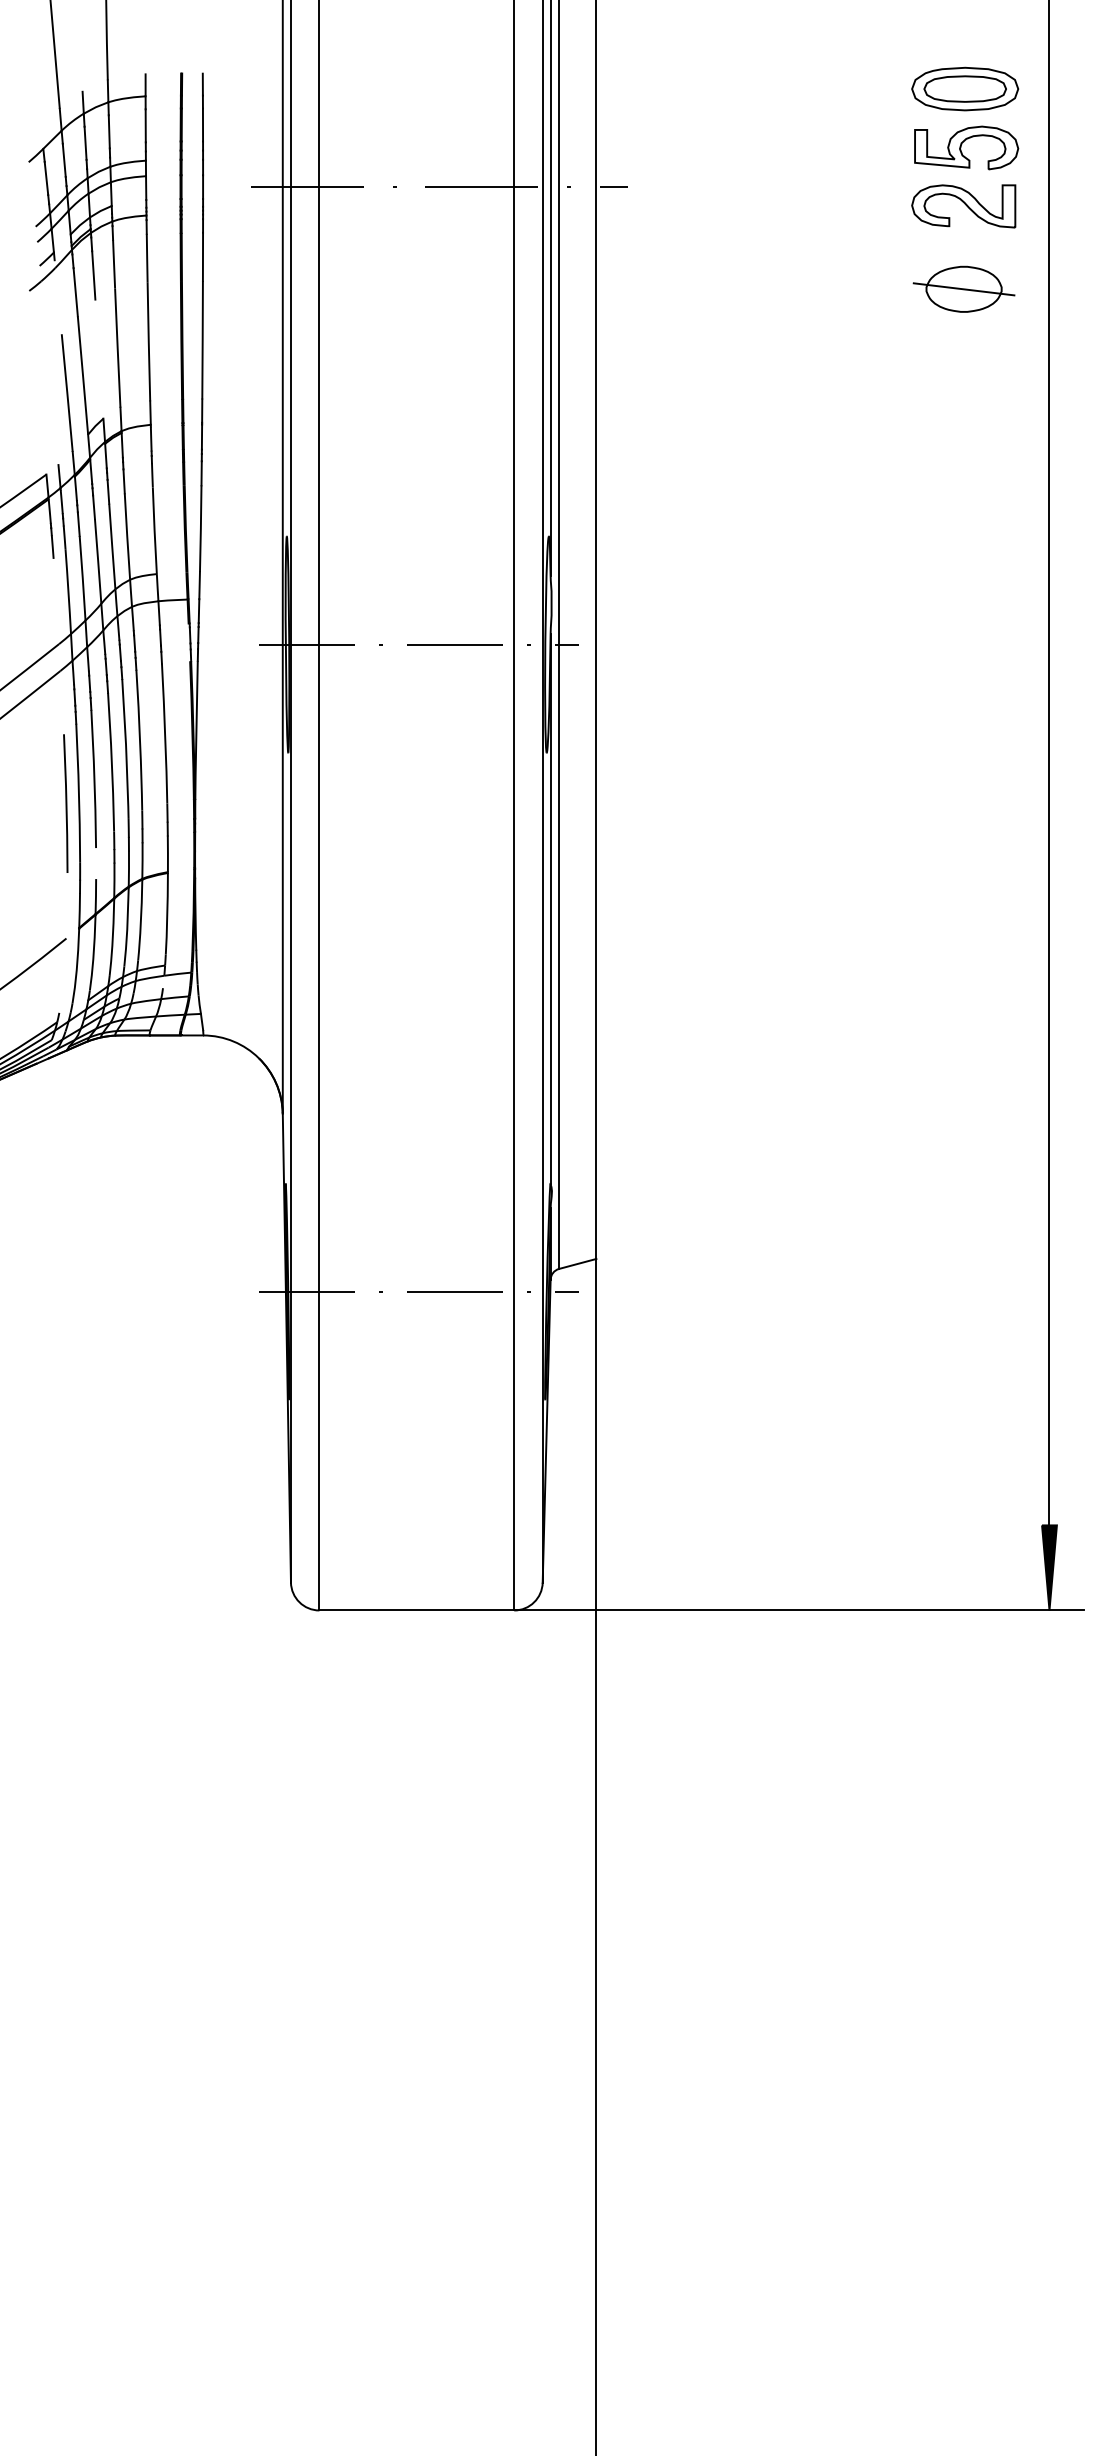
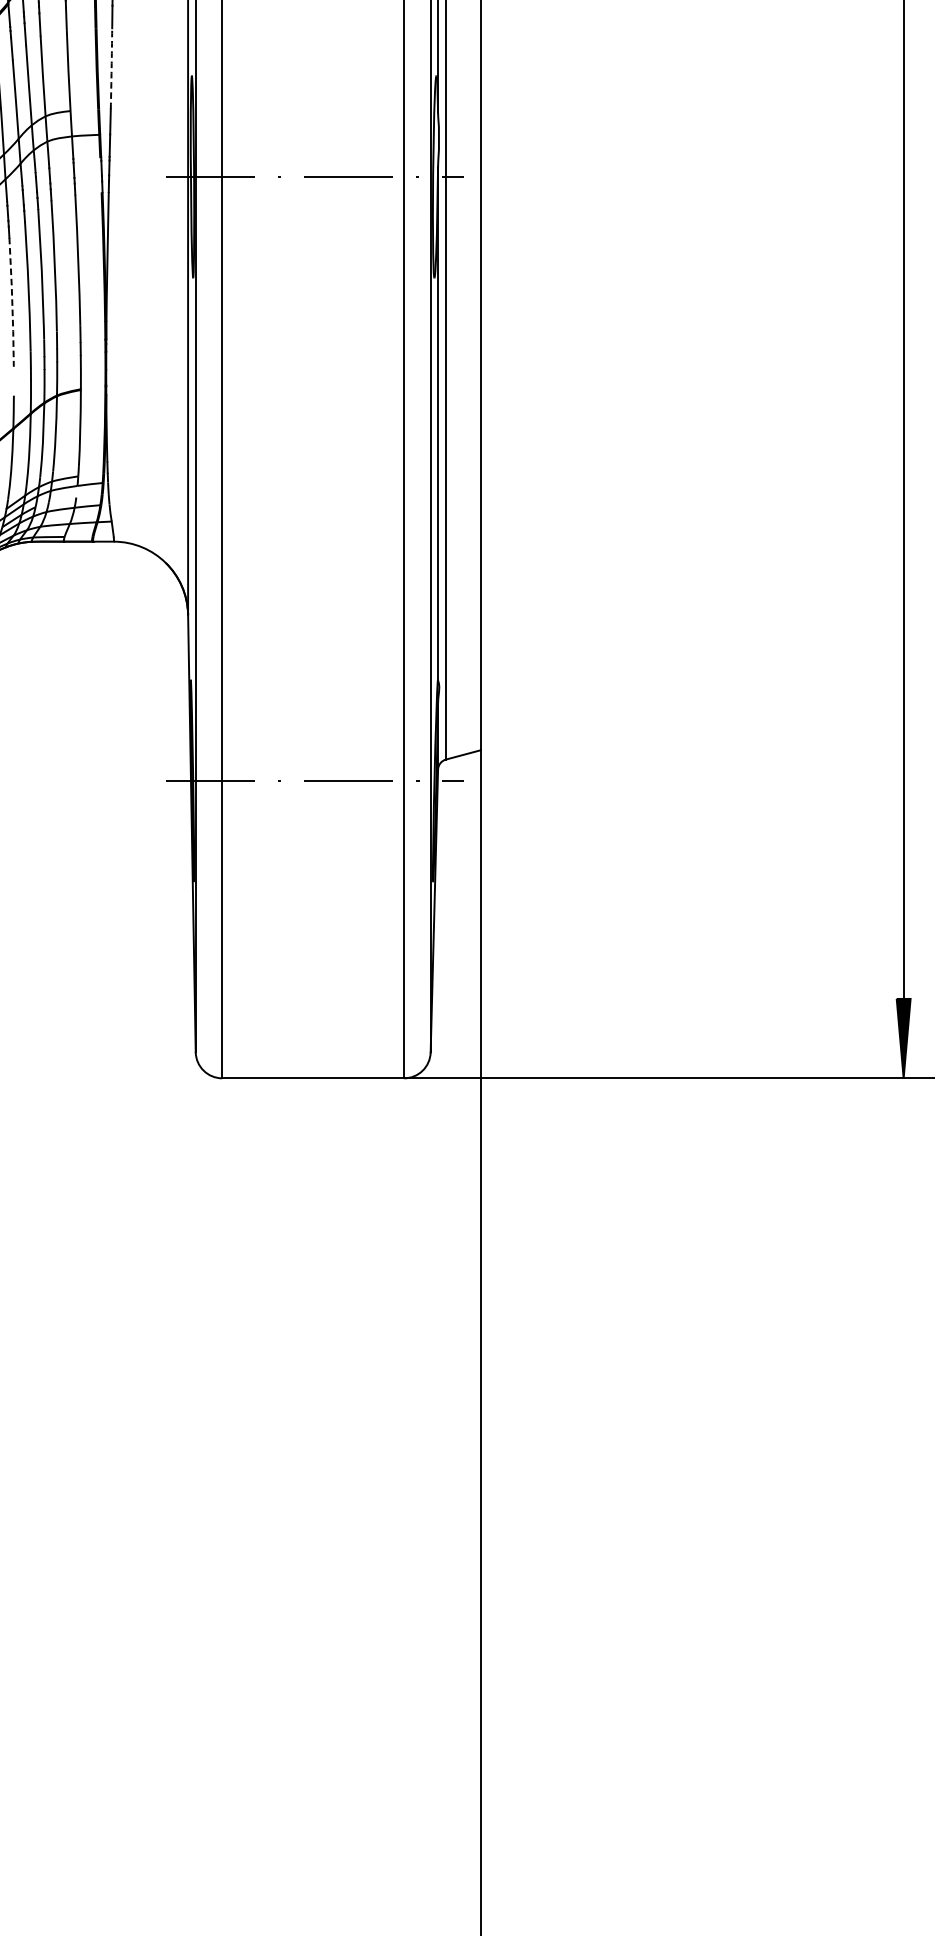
arc: (200, 528) -> (111, 68), solid -> dashed
line: (94, 778) -> (12, 301), solid -> dashed

